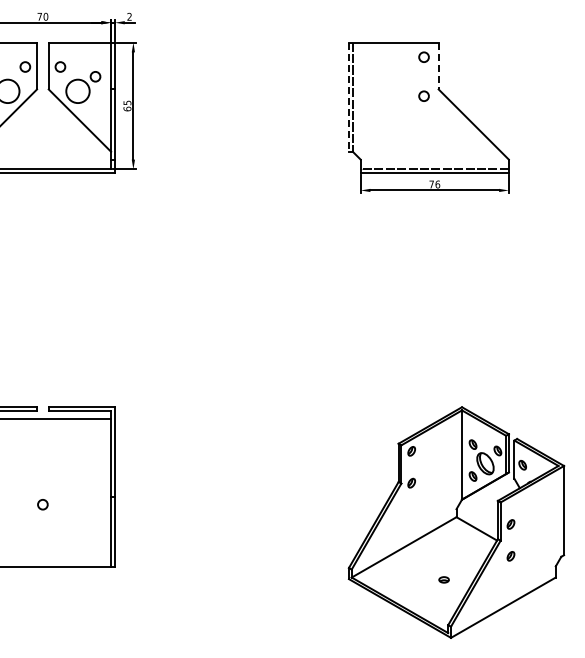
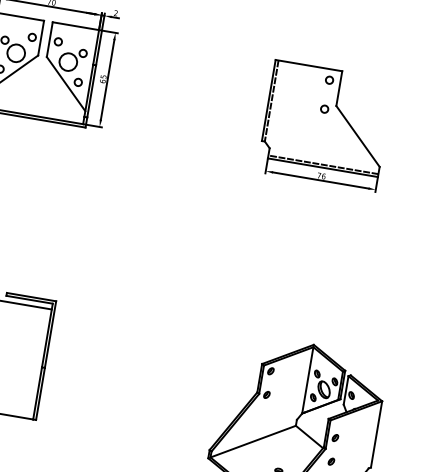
line: (438, 66) -> (339, 88), dashed -> solid
line: (348, 97) -> (268, 100), dashed -> solid
circle: (95, 115) -> (78, 82), added

